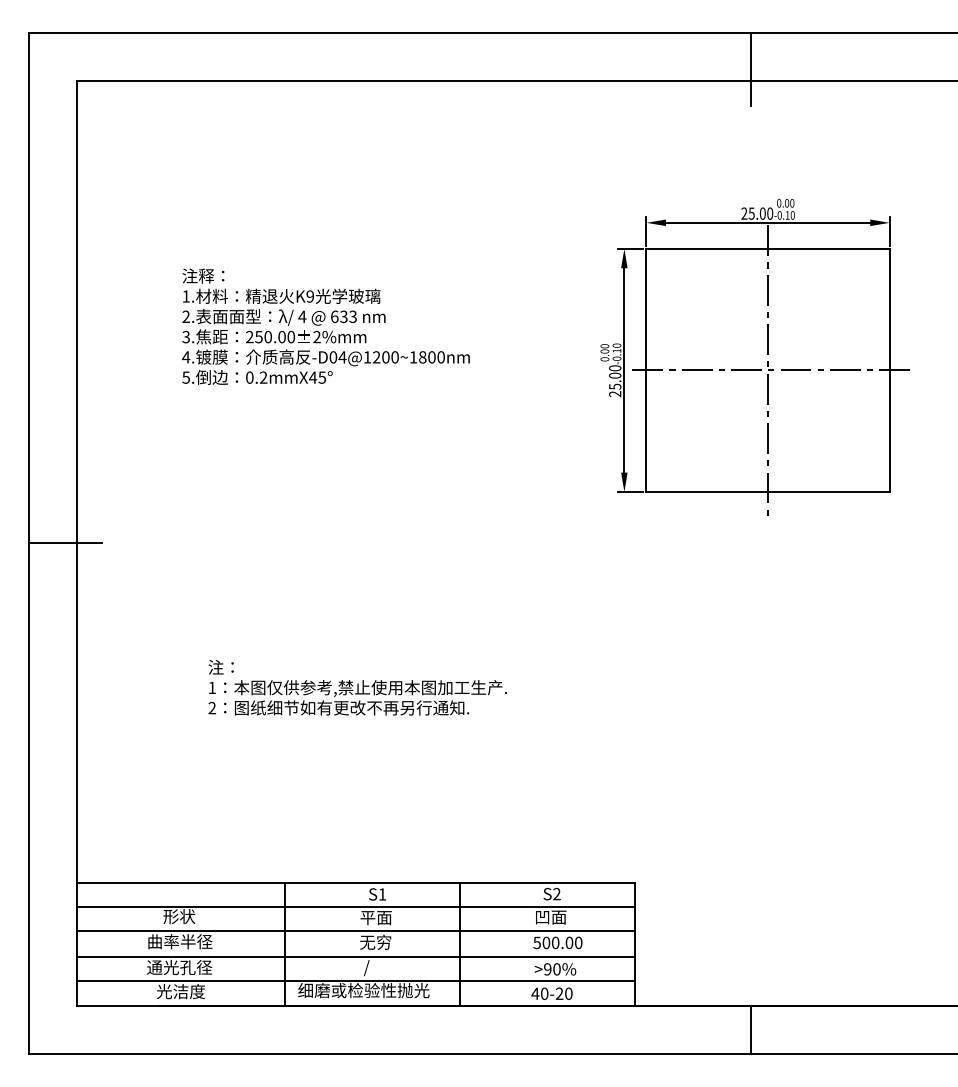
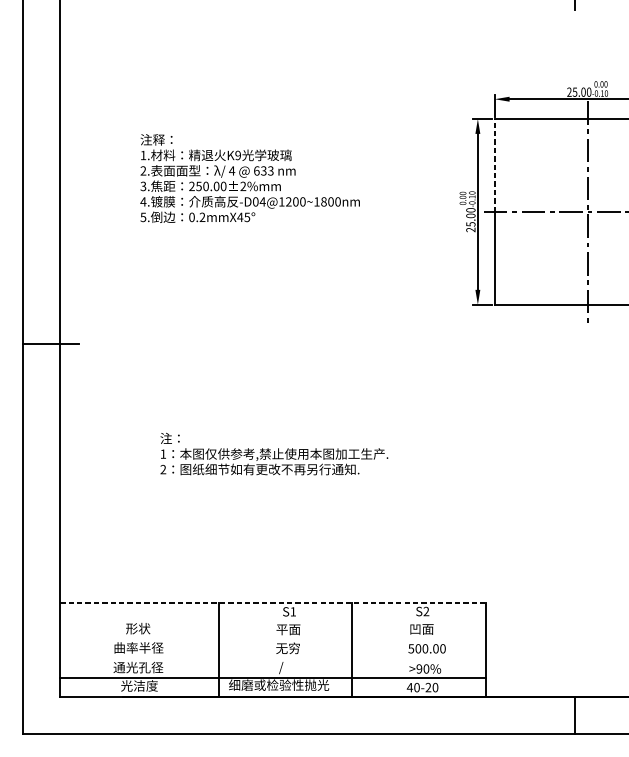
line: (646, 309) -> (494, 165), solid -> dashed
line: (356, 882) -> (273, 602), solid -> dashed
line: (356, 906) -> (273, 621), removed
line: (356, 930) -> (273, 639), removed
line: (356, 957) -> (273, 659), removed

